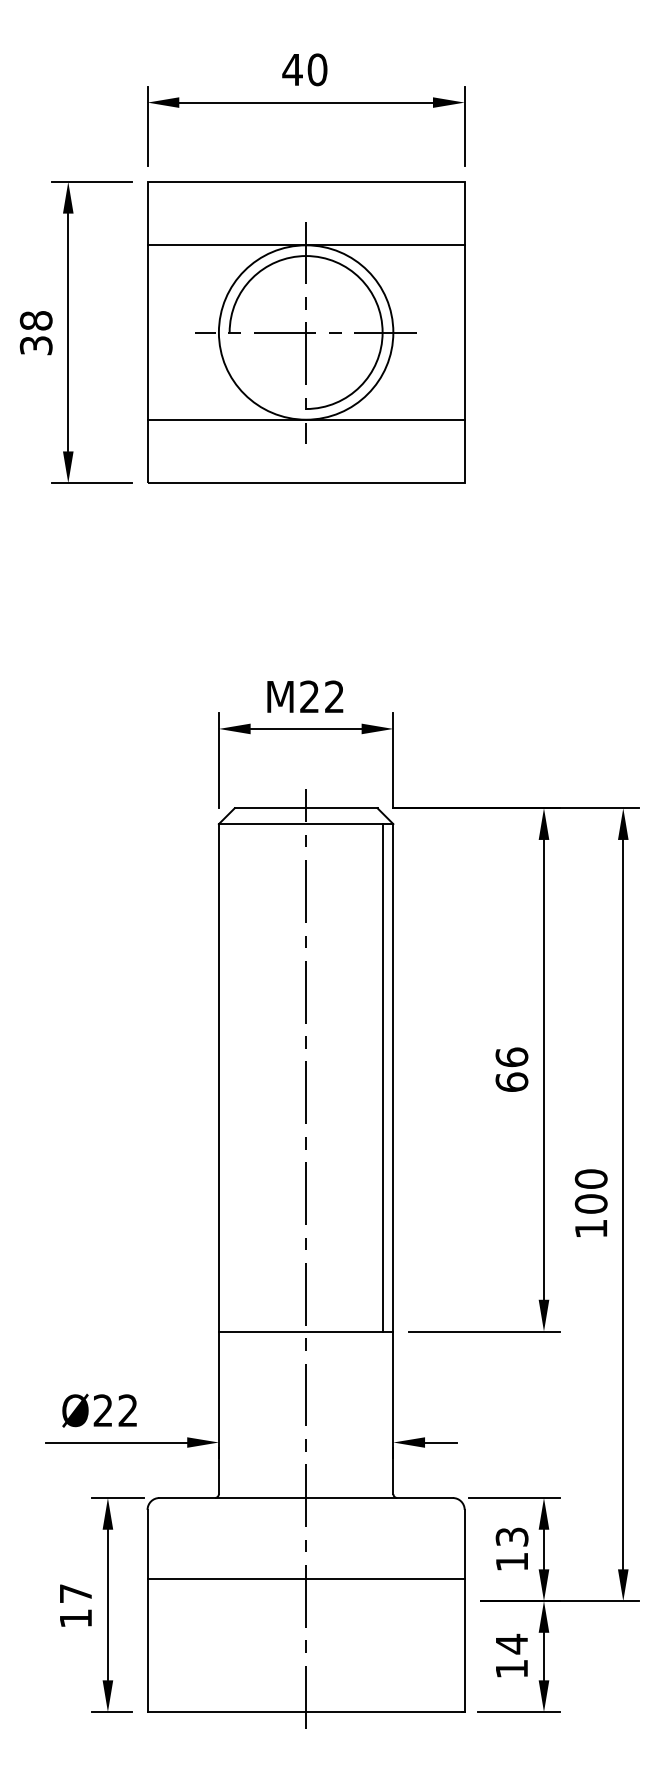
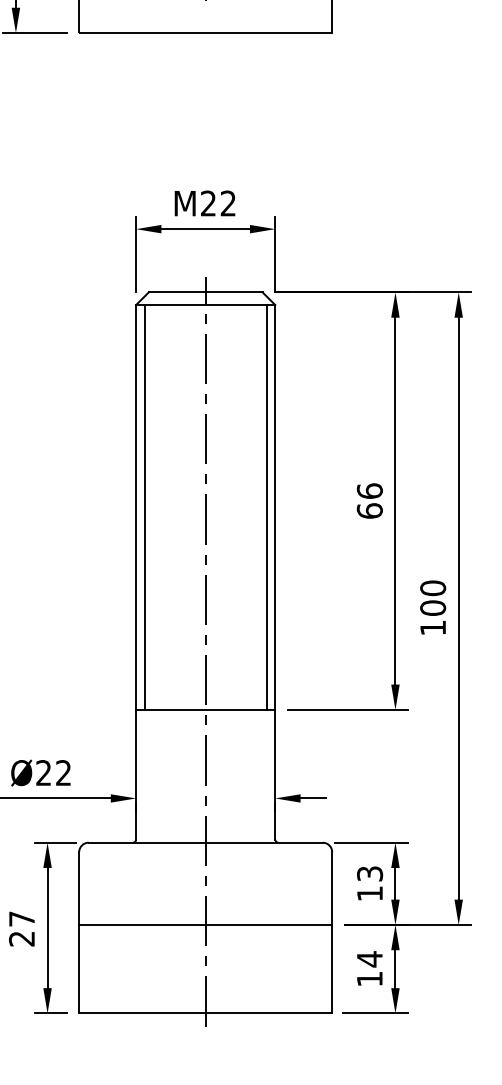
line: (229, 1077) -> (144, 507), added
line: (305, 1579) -> (205, 925), moved
text: (75, 1618) -> (21, 938), 17 -> 27

